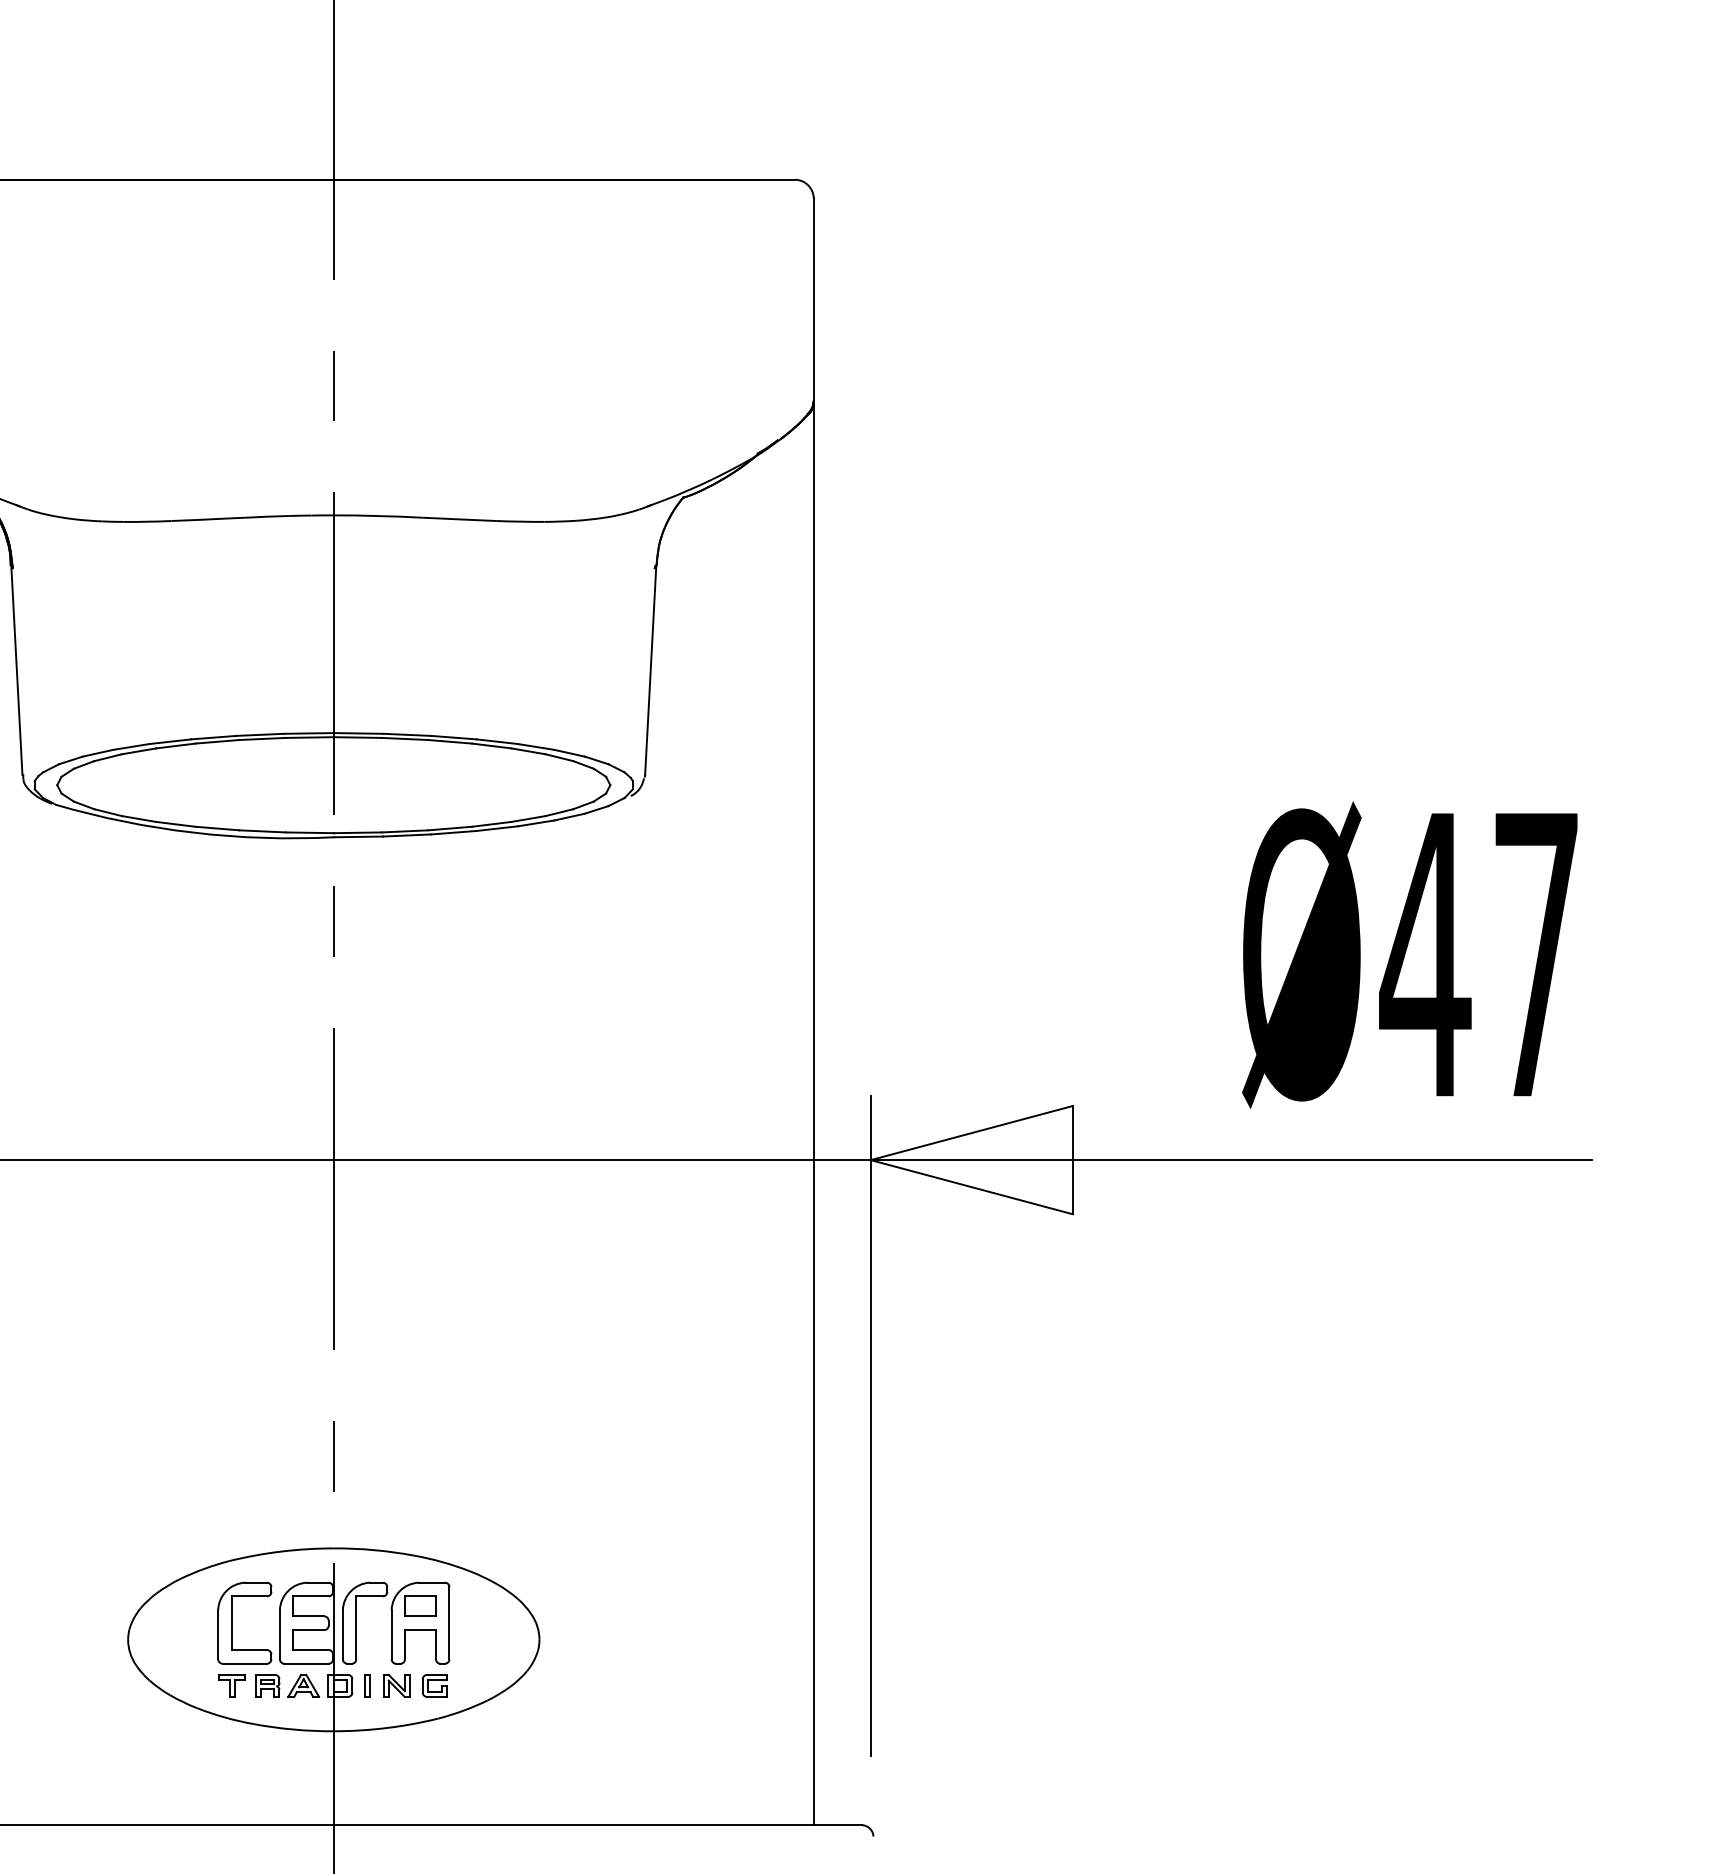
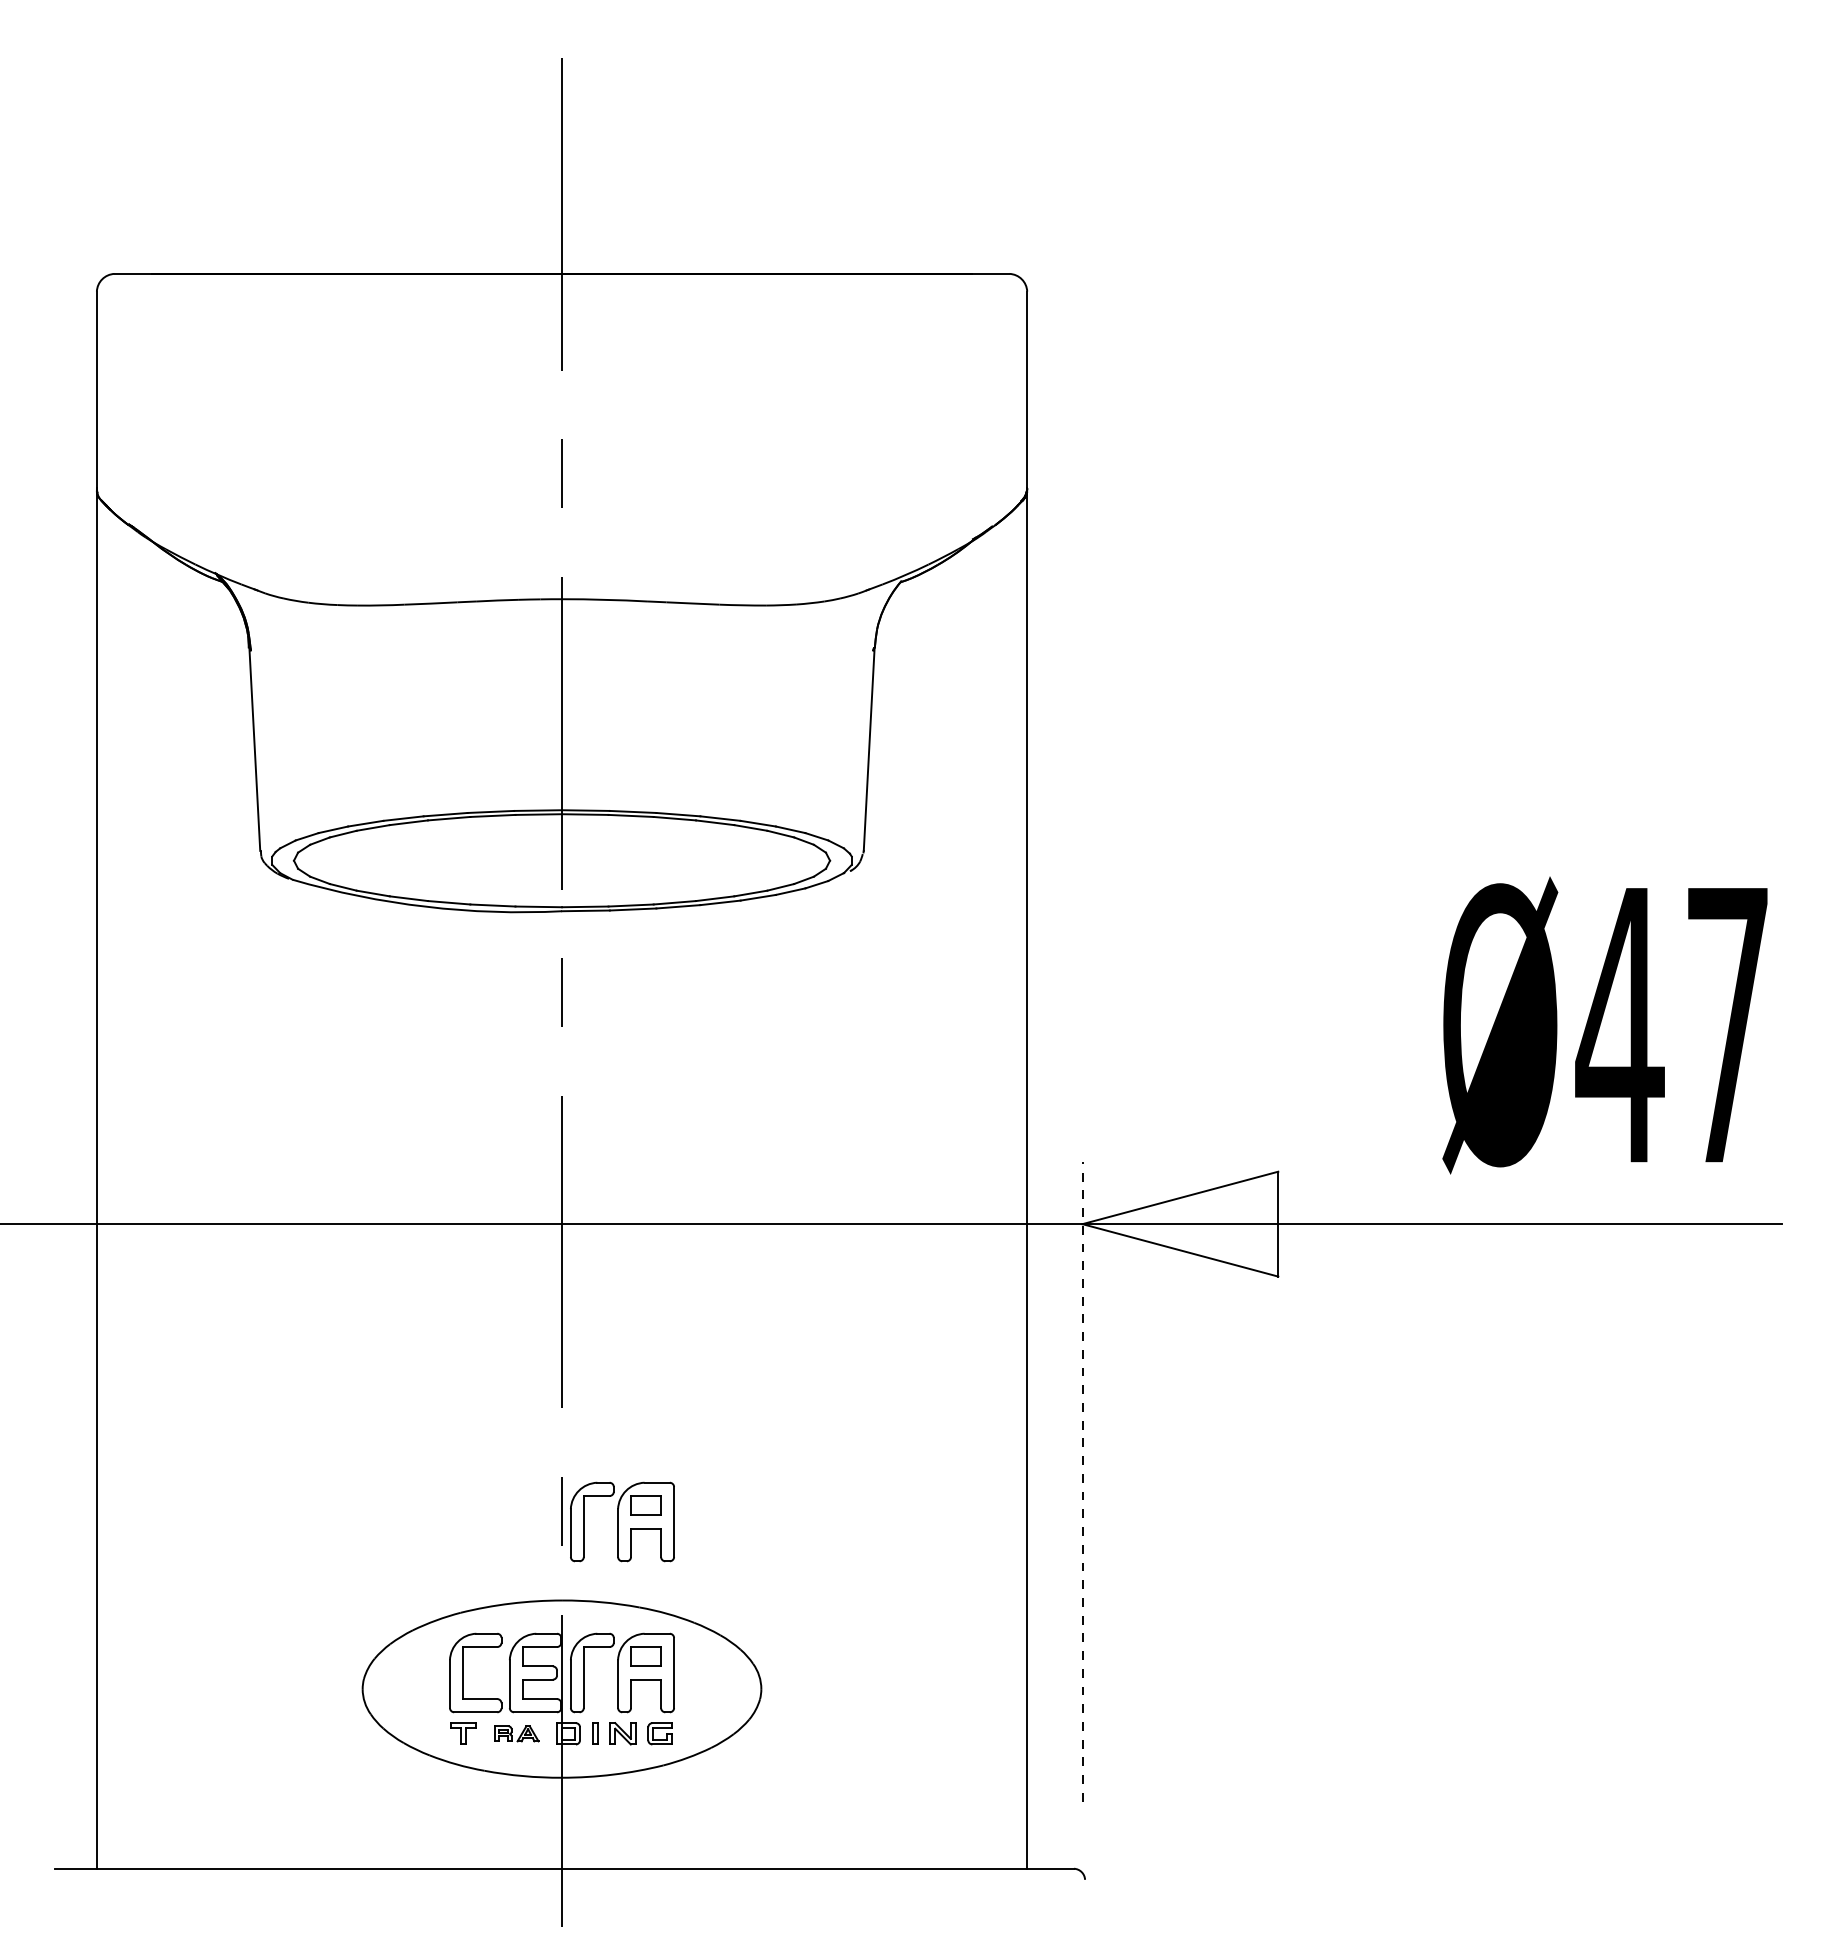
line: (870, 1425) -> (1082, 1481), solid -> dashed
part: (396, 1466) -> (622, 1521), added
part: (286, 1685) -> (516, 1733), size x0.7

